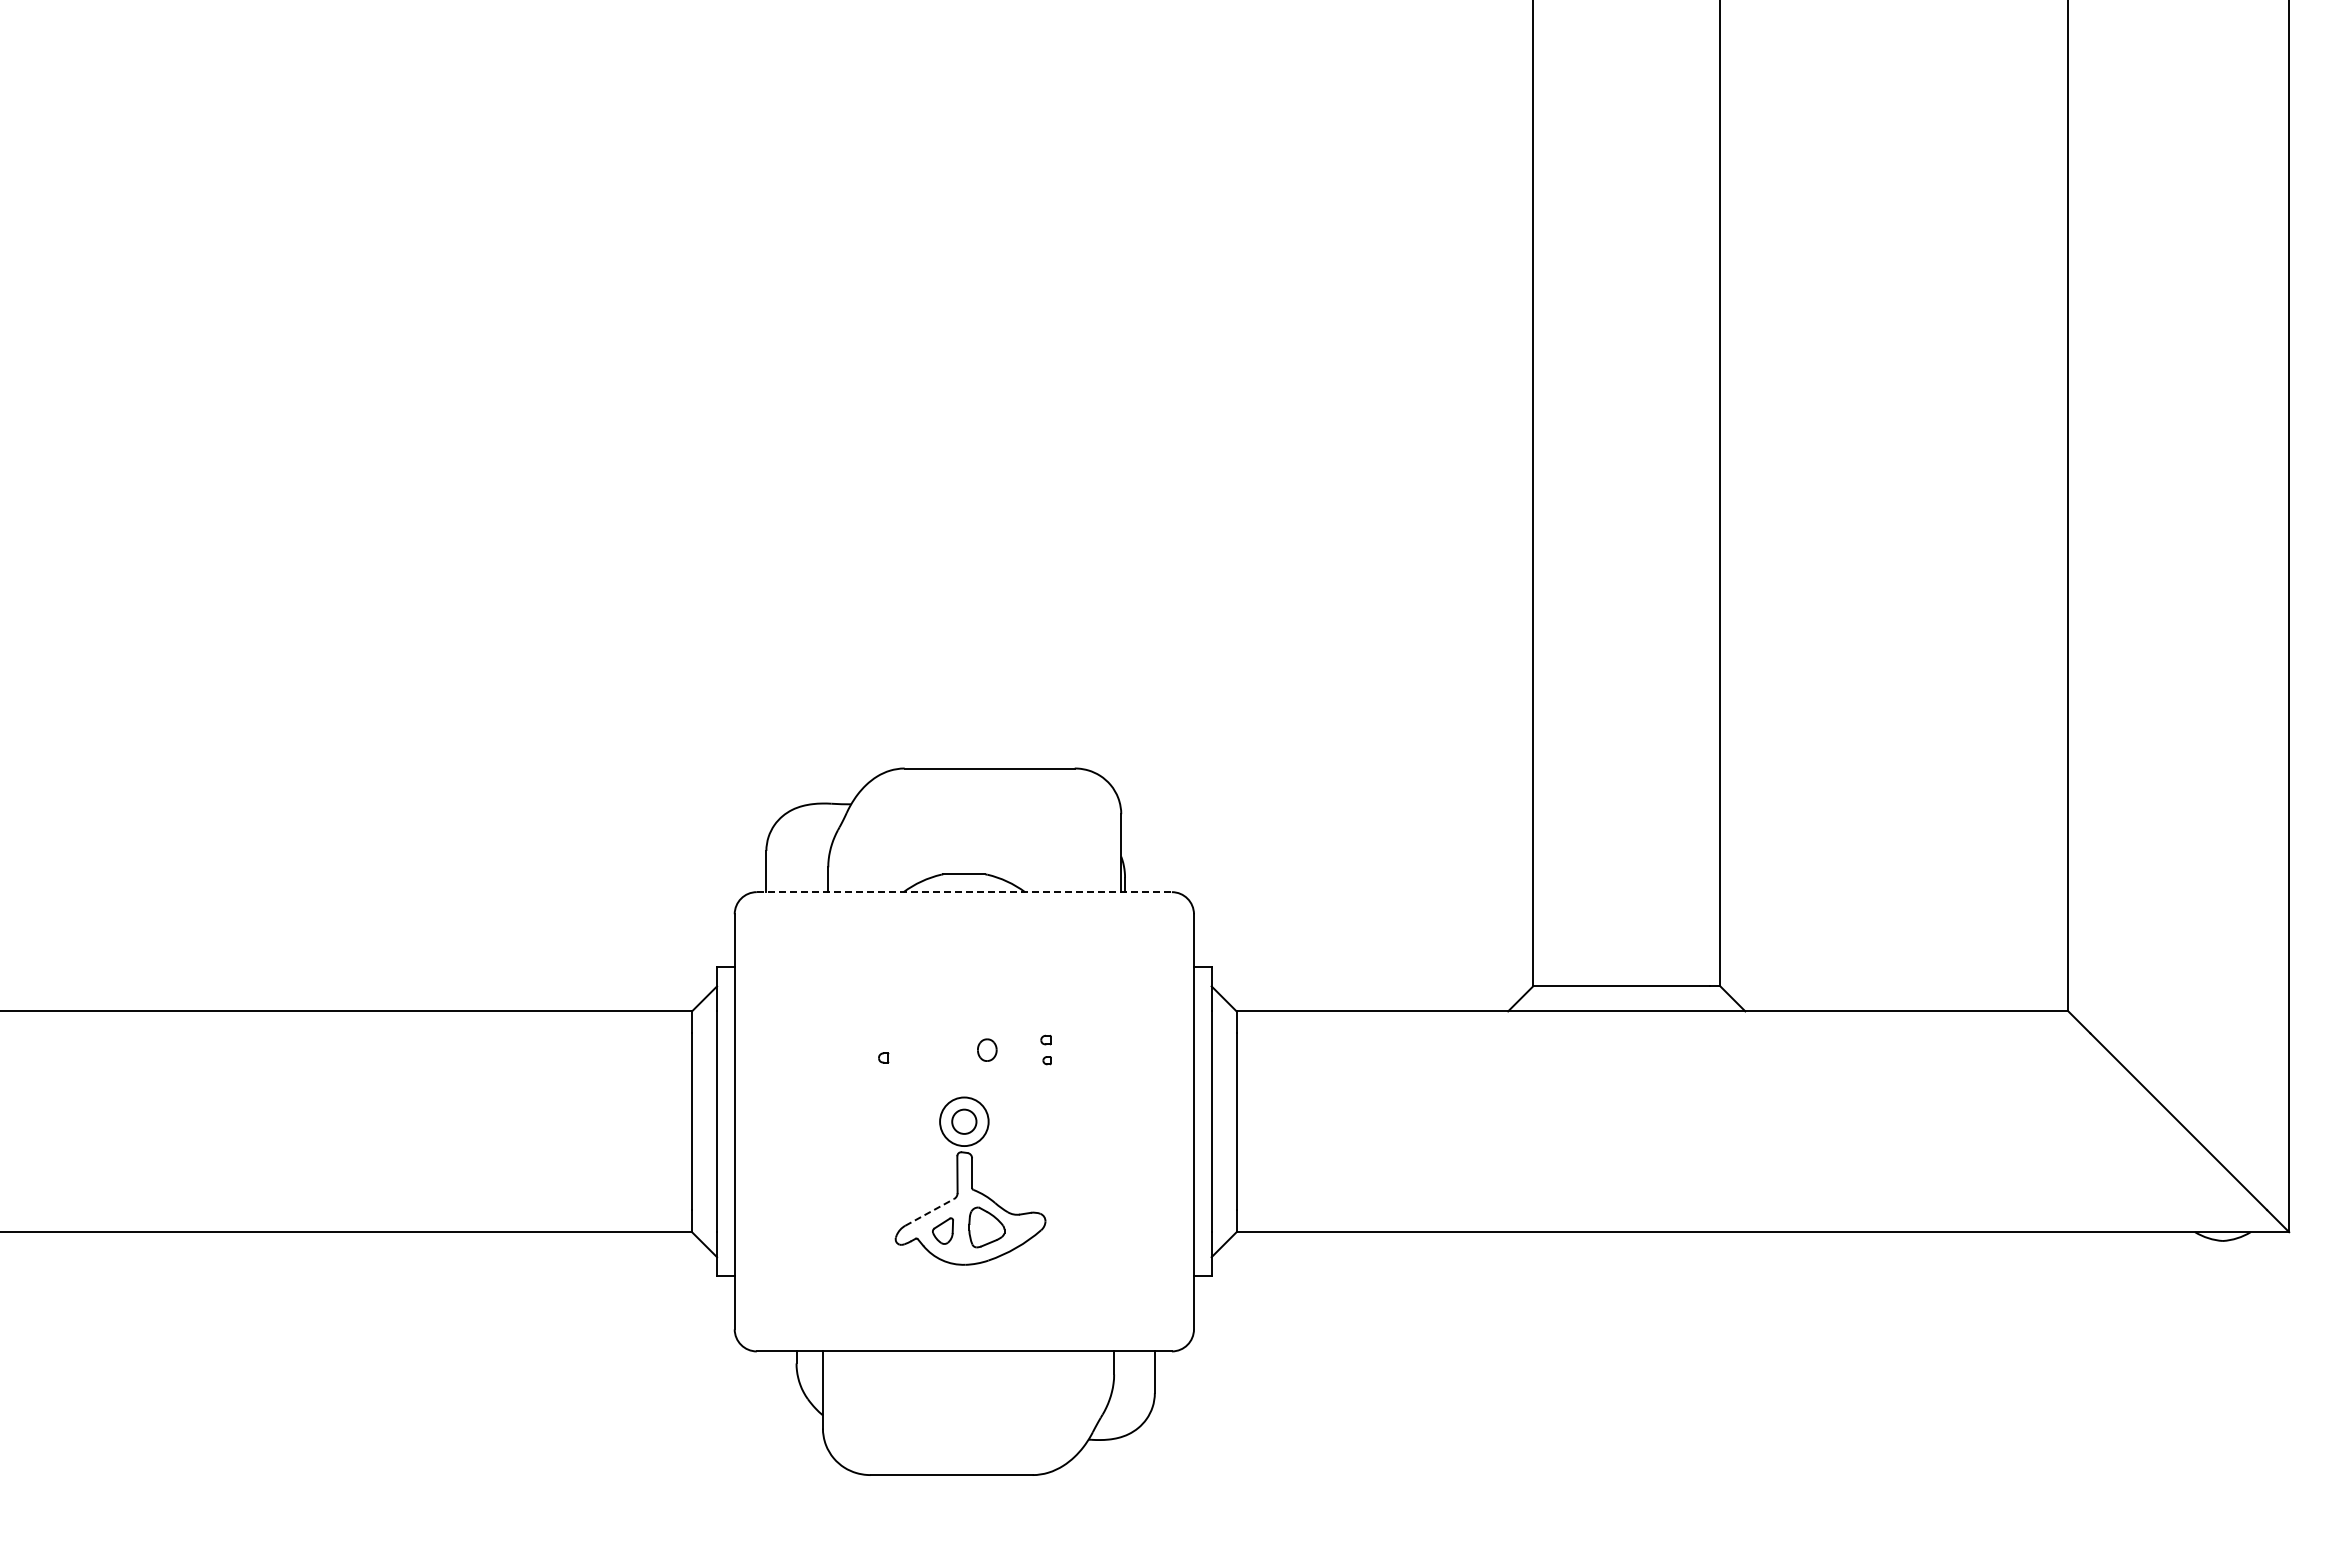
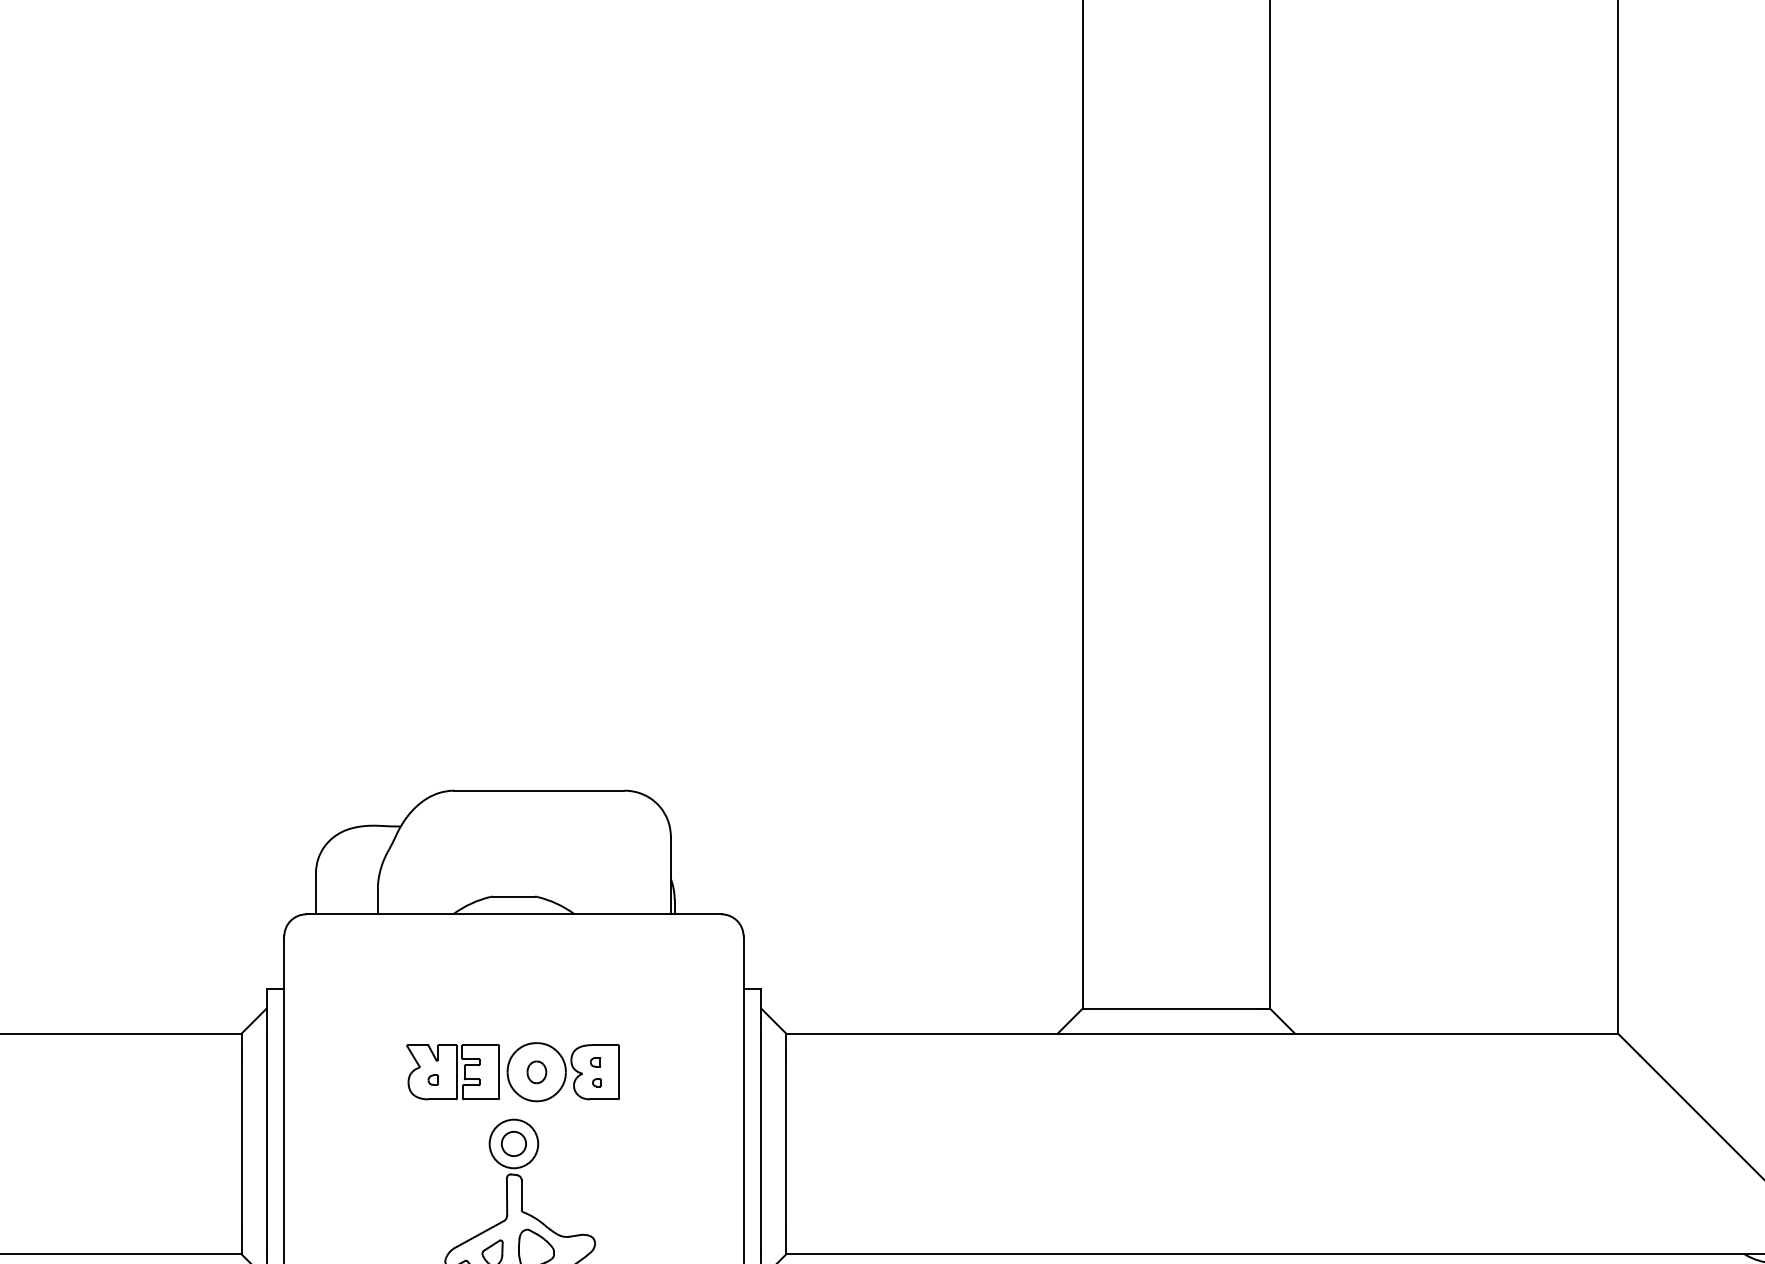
line: (964, 892) -> (514, 914), dashed -> solid
part: (963, 1049) -> (513, 1071), added
line: (929, 1212) -> (479, 1234), dashed -> solid

